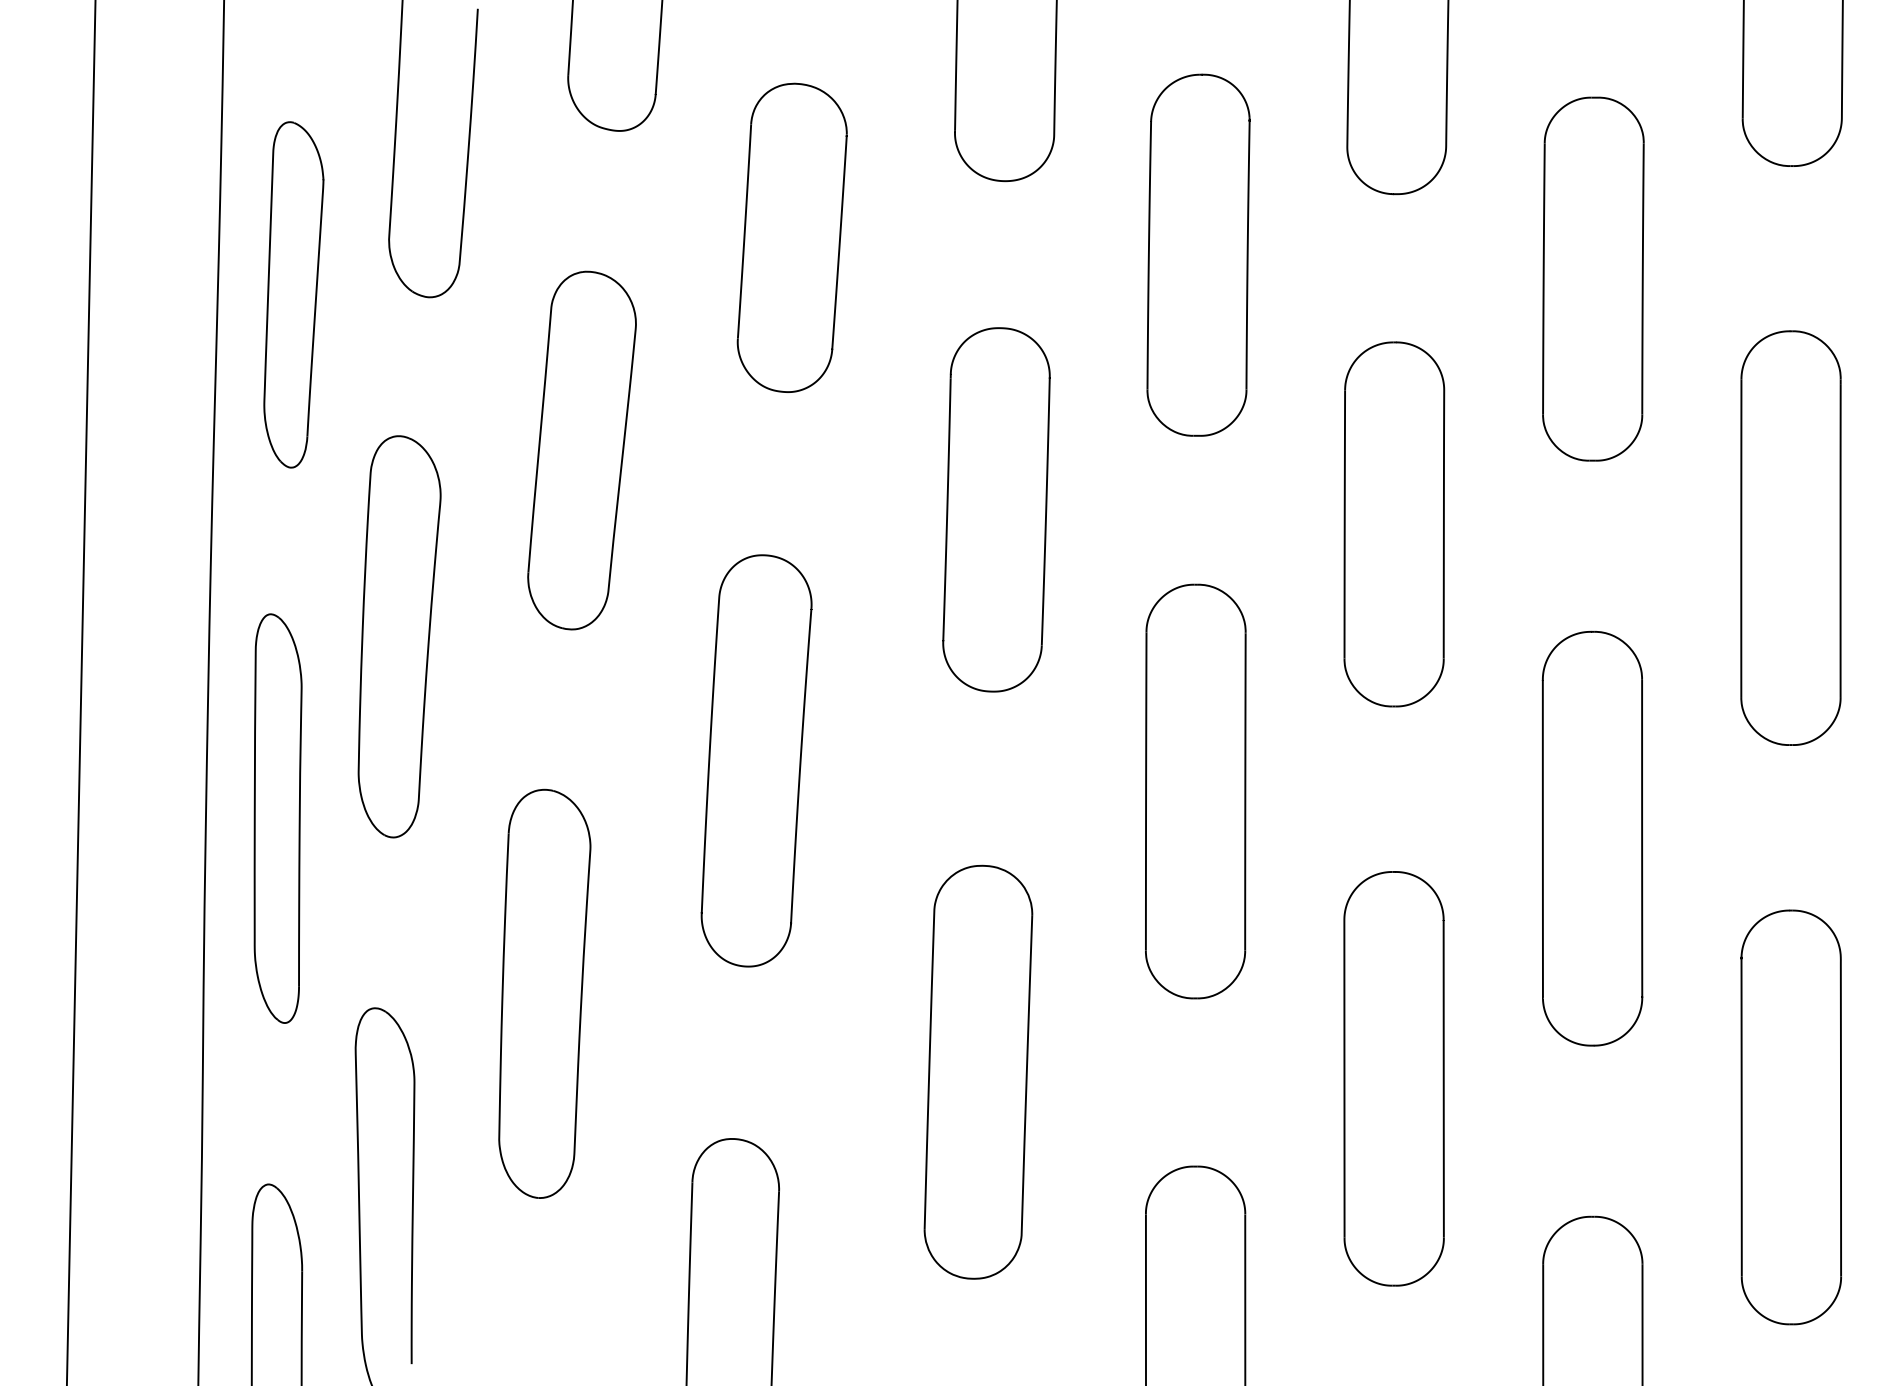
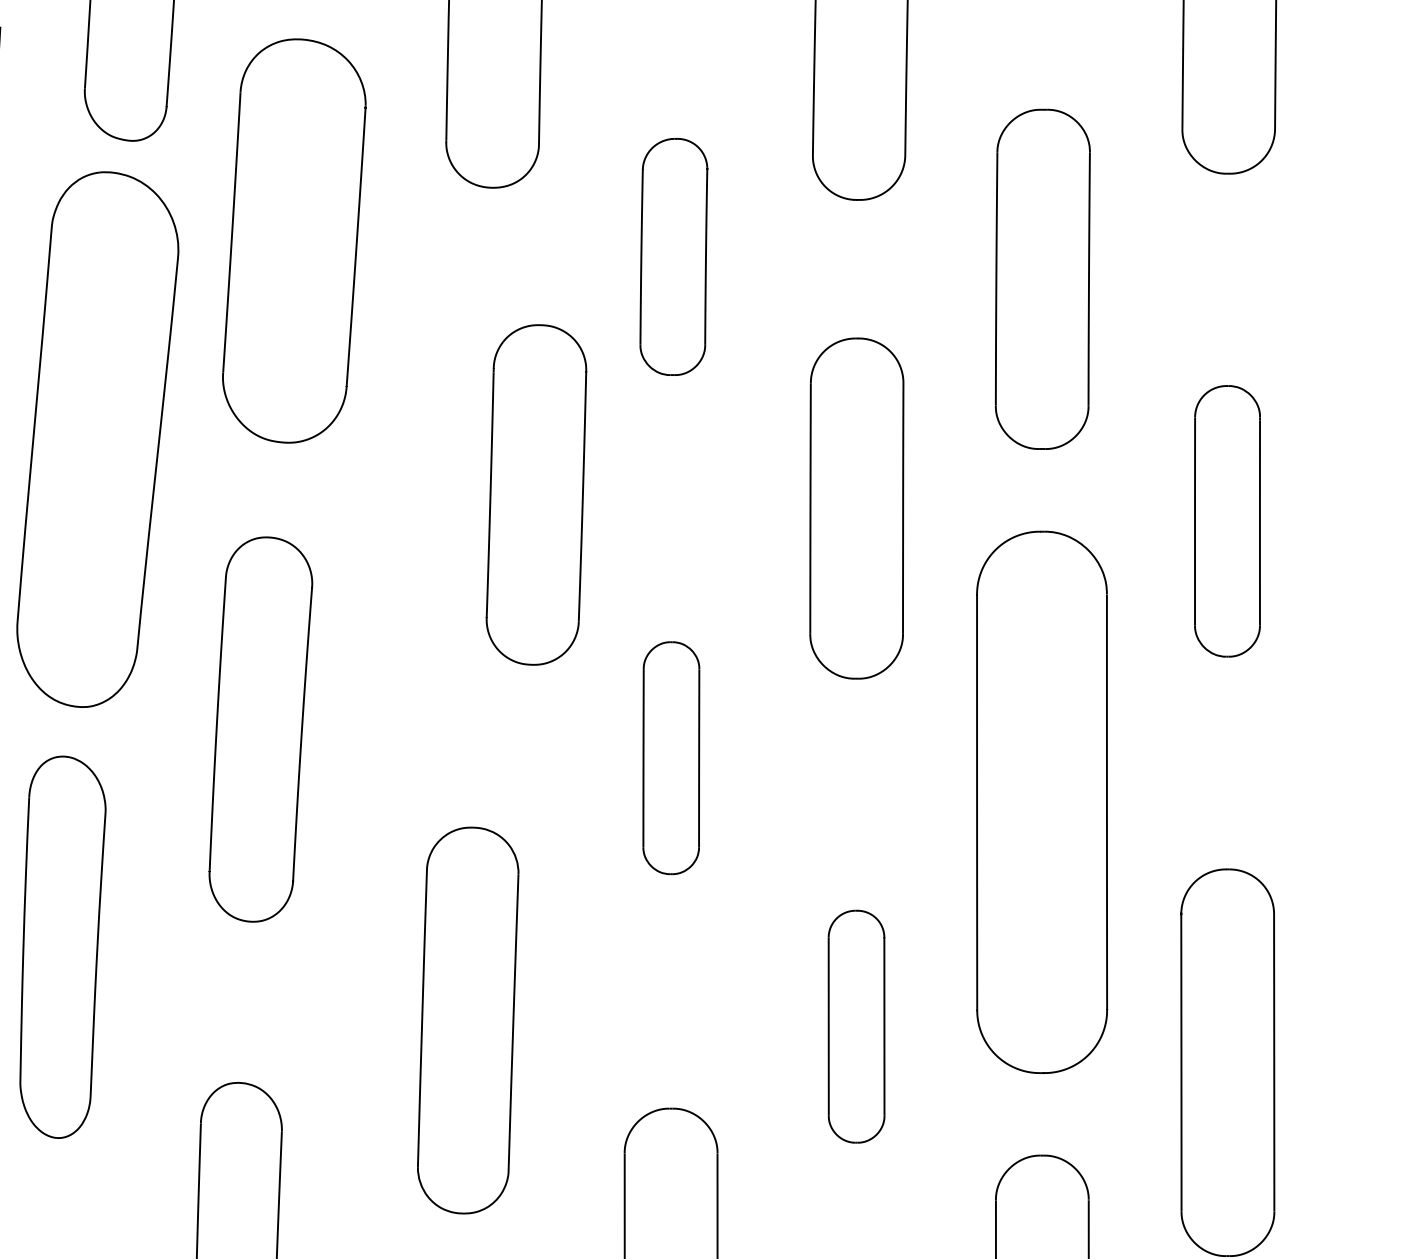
part: (791, 237) -> (293, 240), size x1.4
part: (1198, 254) -> (673, 256), size x0.7
part: (581, 450) -> (97, 439), size x1.6
part: (996, 509) -> (536, 494), moved
part: (1790, 537) -> (1227, 520), size x0.7
part: (1195, 791) -> (671, 758), size x0.6
part: (1592, 838) -> (1042, 802), size x1.4
part: (1393, 1078) -> (856, 1026), size x0.6

